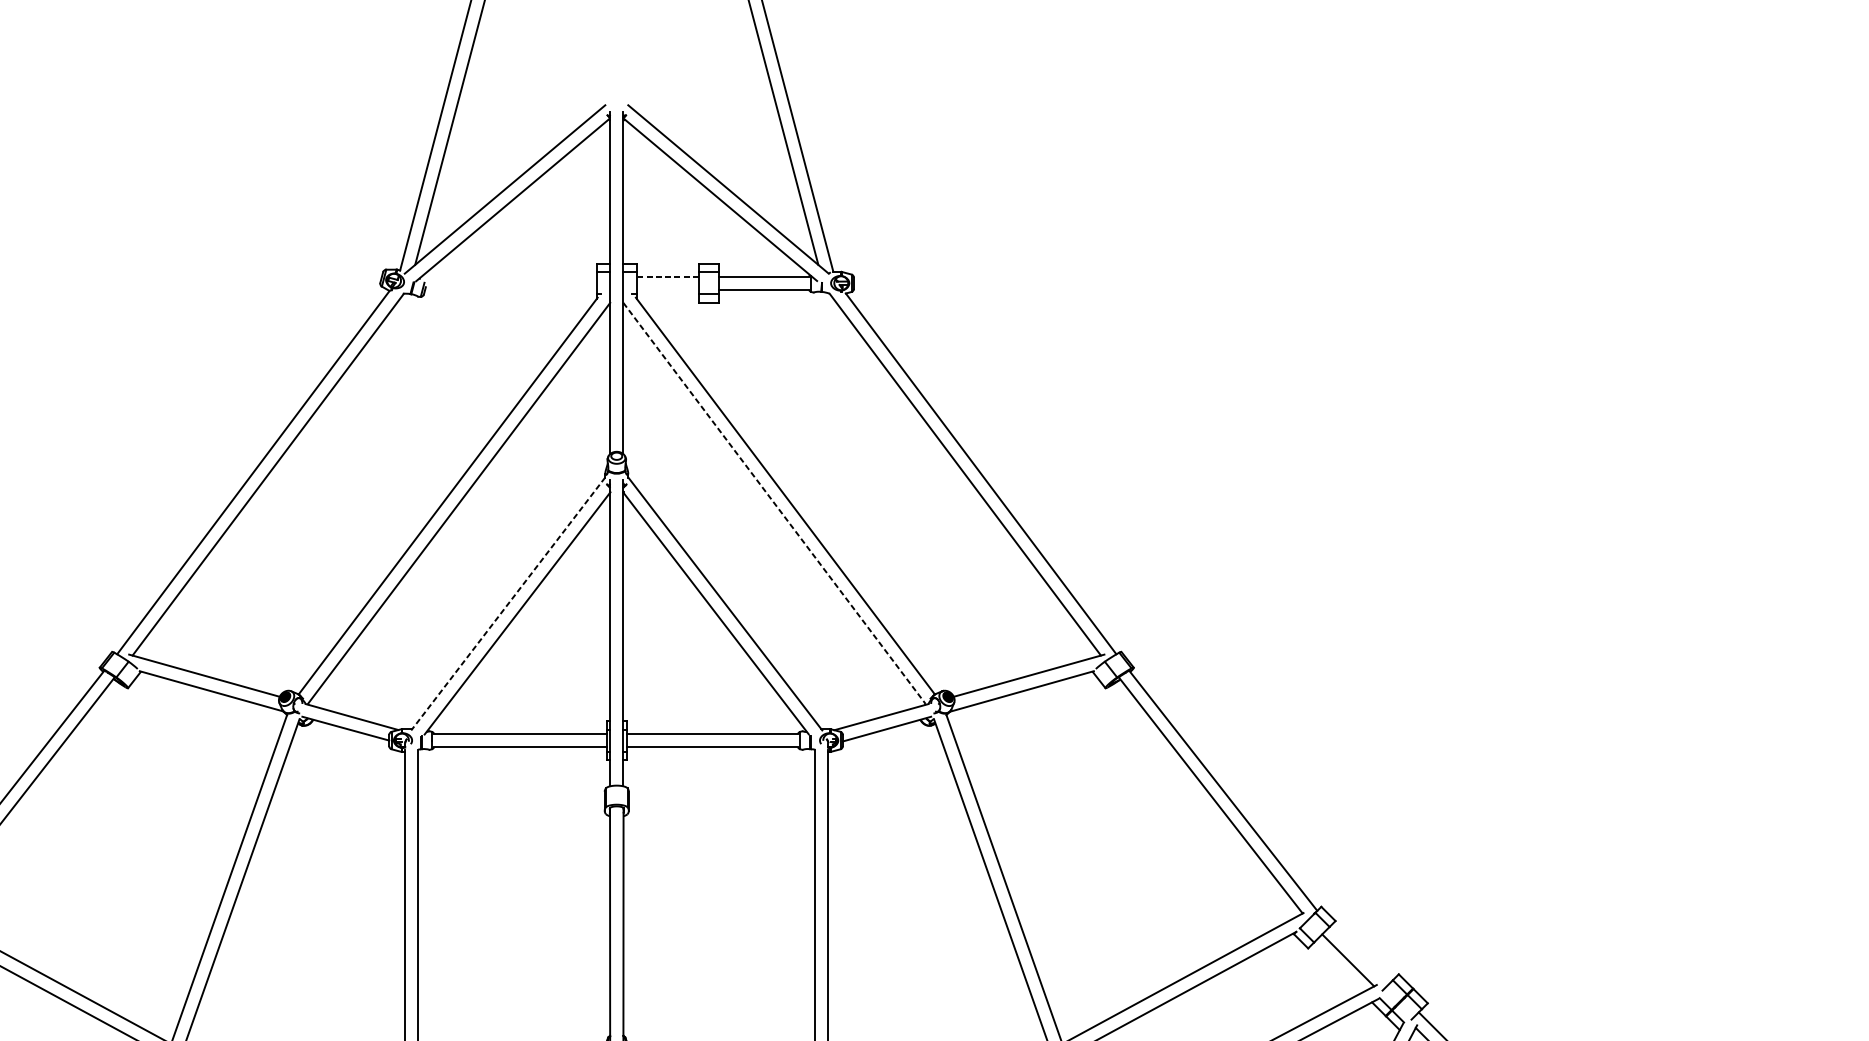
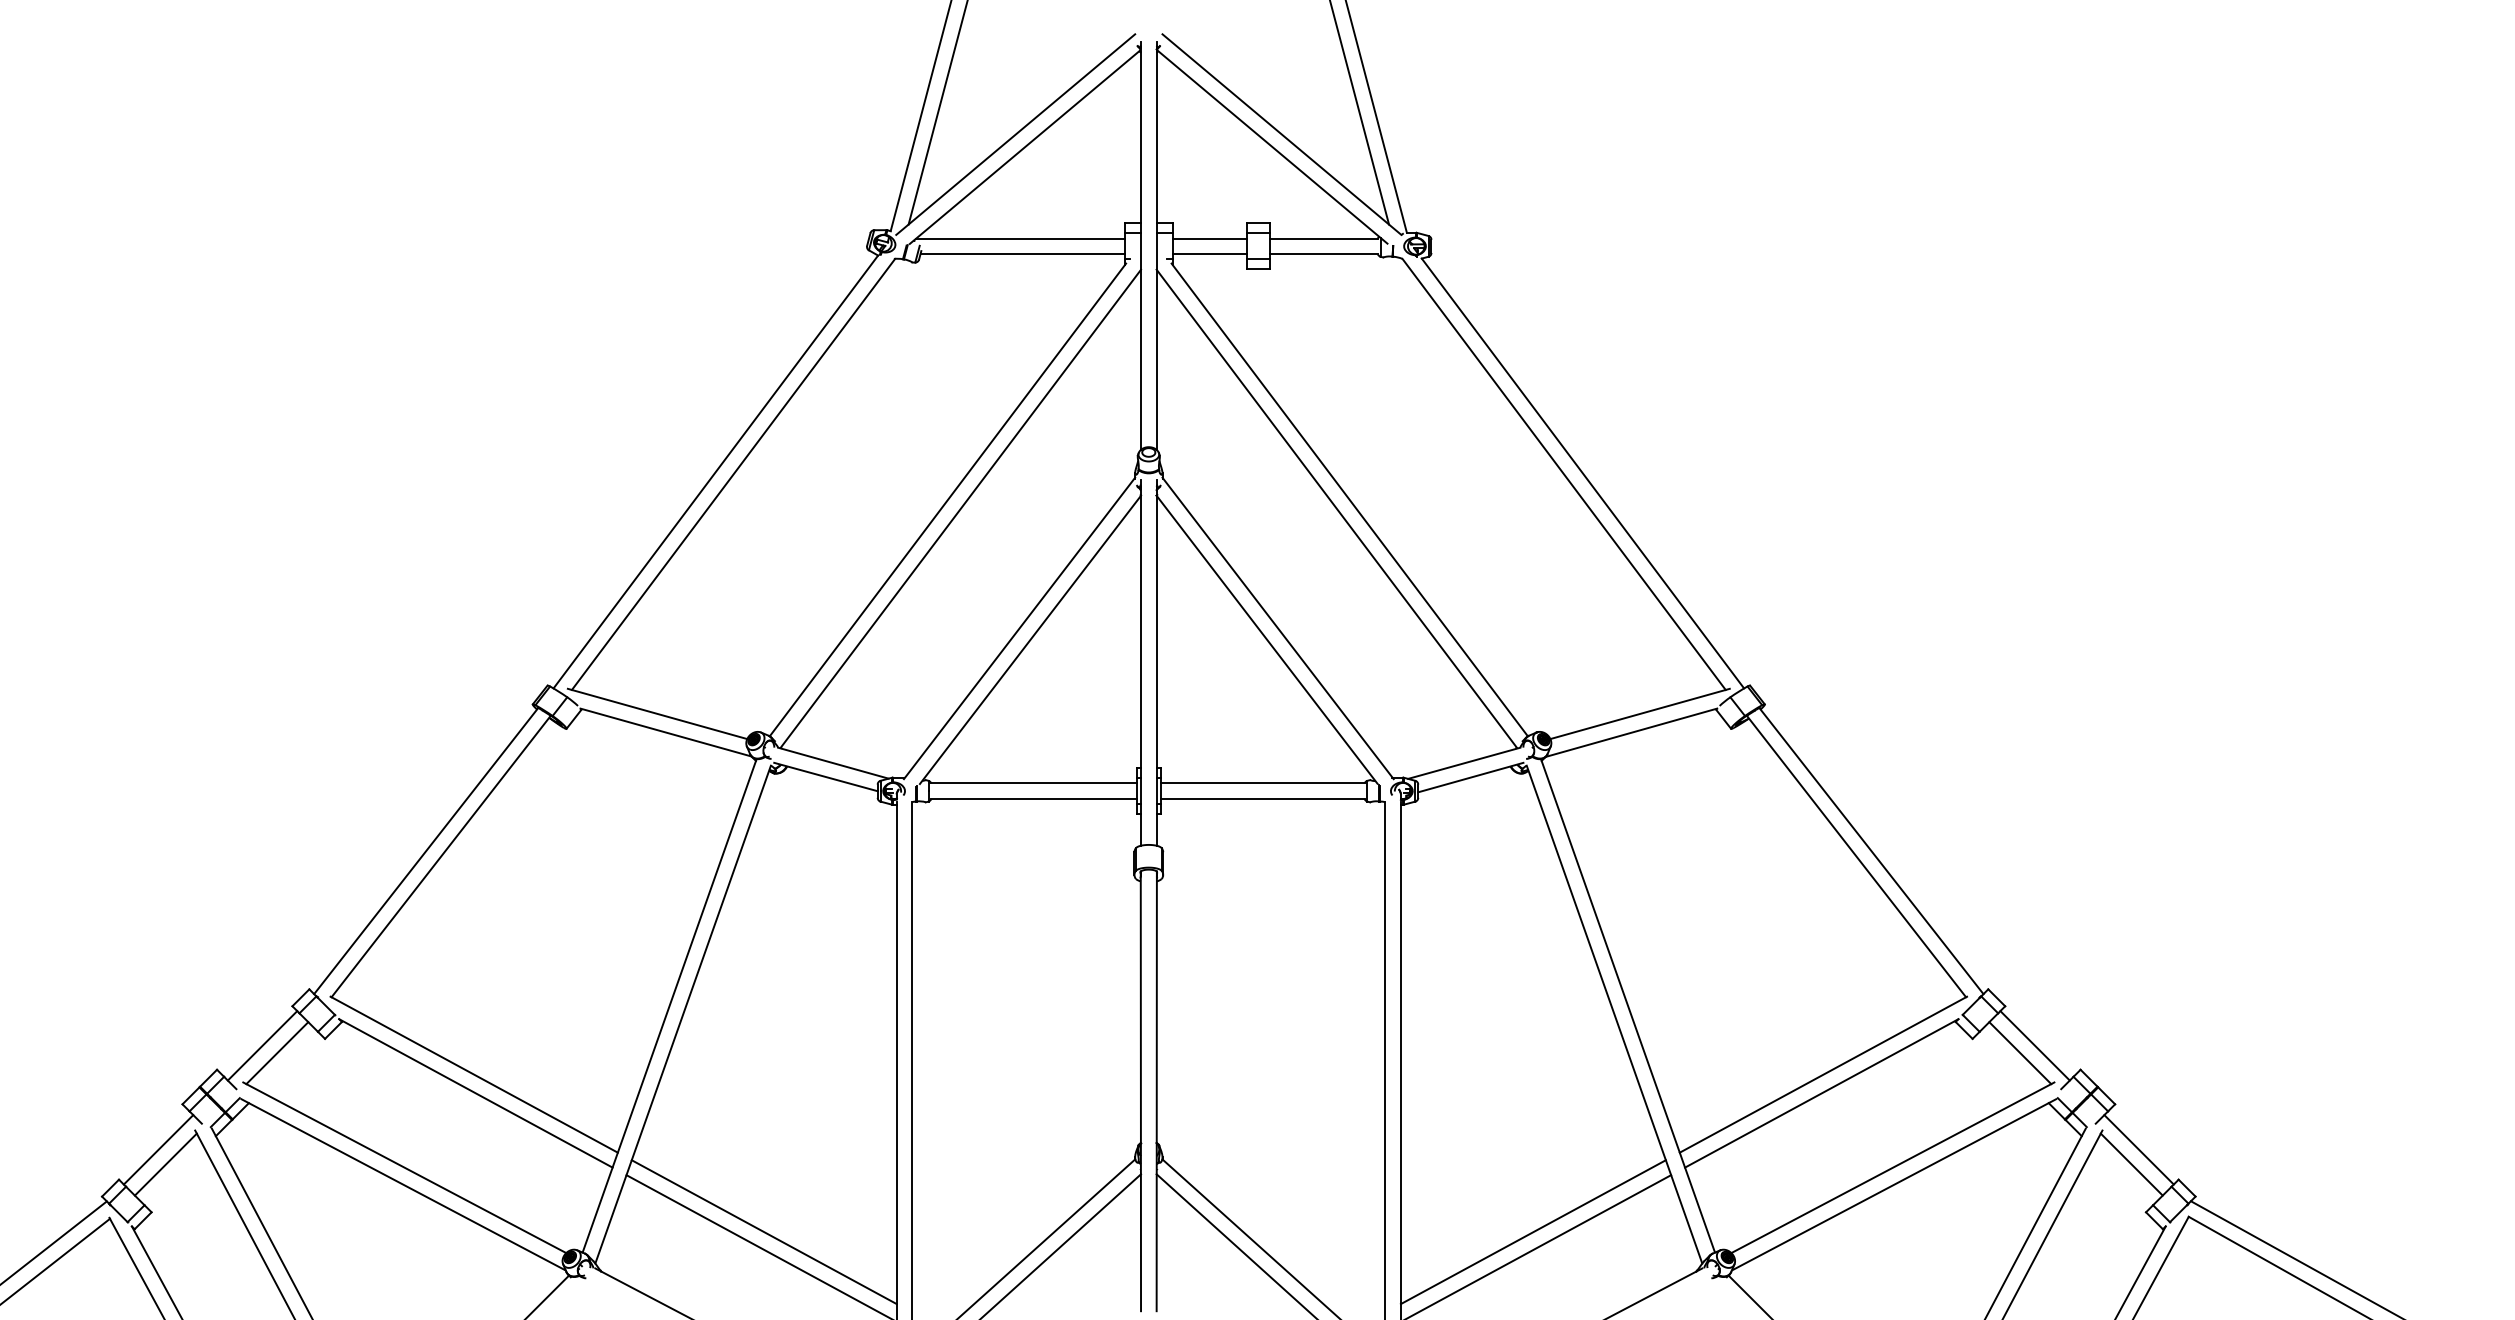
line: (509, 276) -> (1020, 238), added
line: (667, 276) -> (1209, 238), dashed -> solid
line: (510, 290) -> (1022, 254), added
line: (667, 290) -> (1209, 254), added
line: (775, 504) -> (1337, 509), dashed -> solid
line: (508, 603) -> (1019, 628), dashed -> solid
line: (1360, 953) -> (2034, 1045), added

